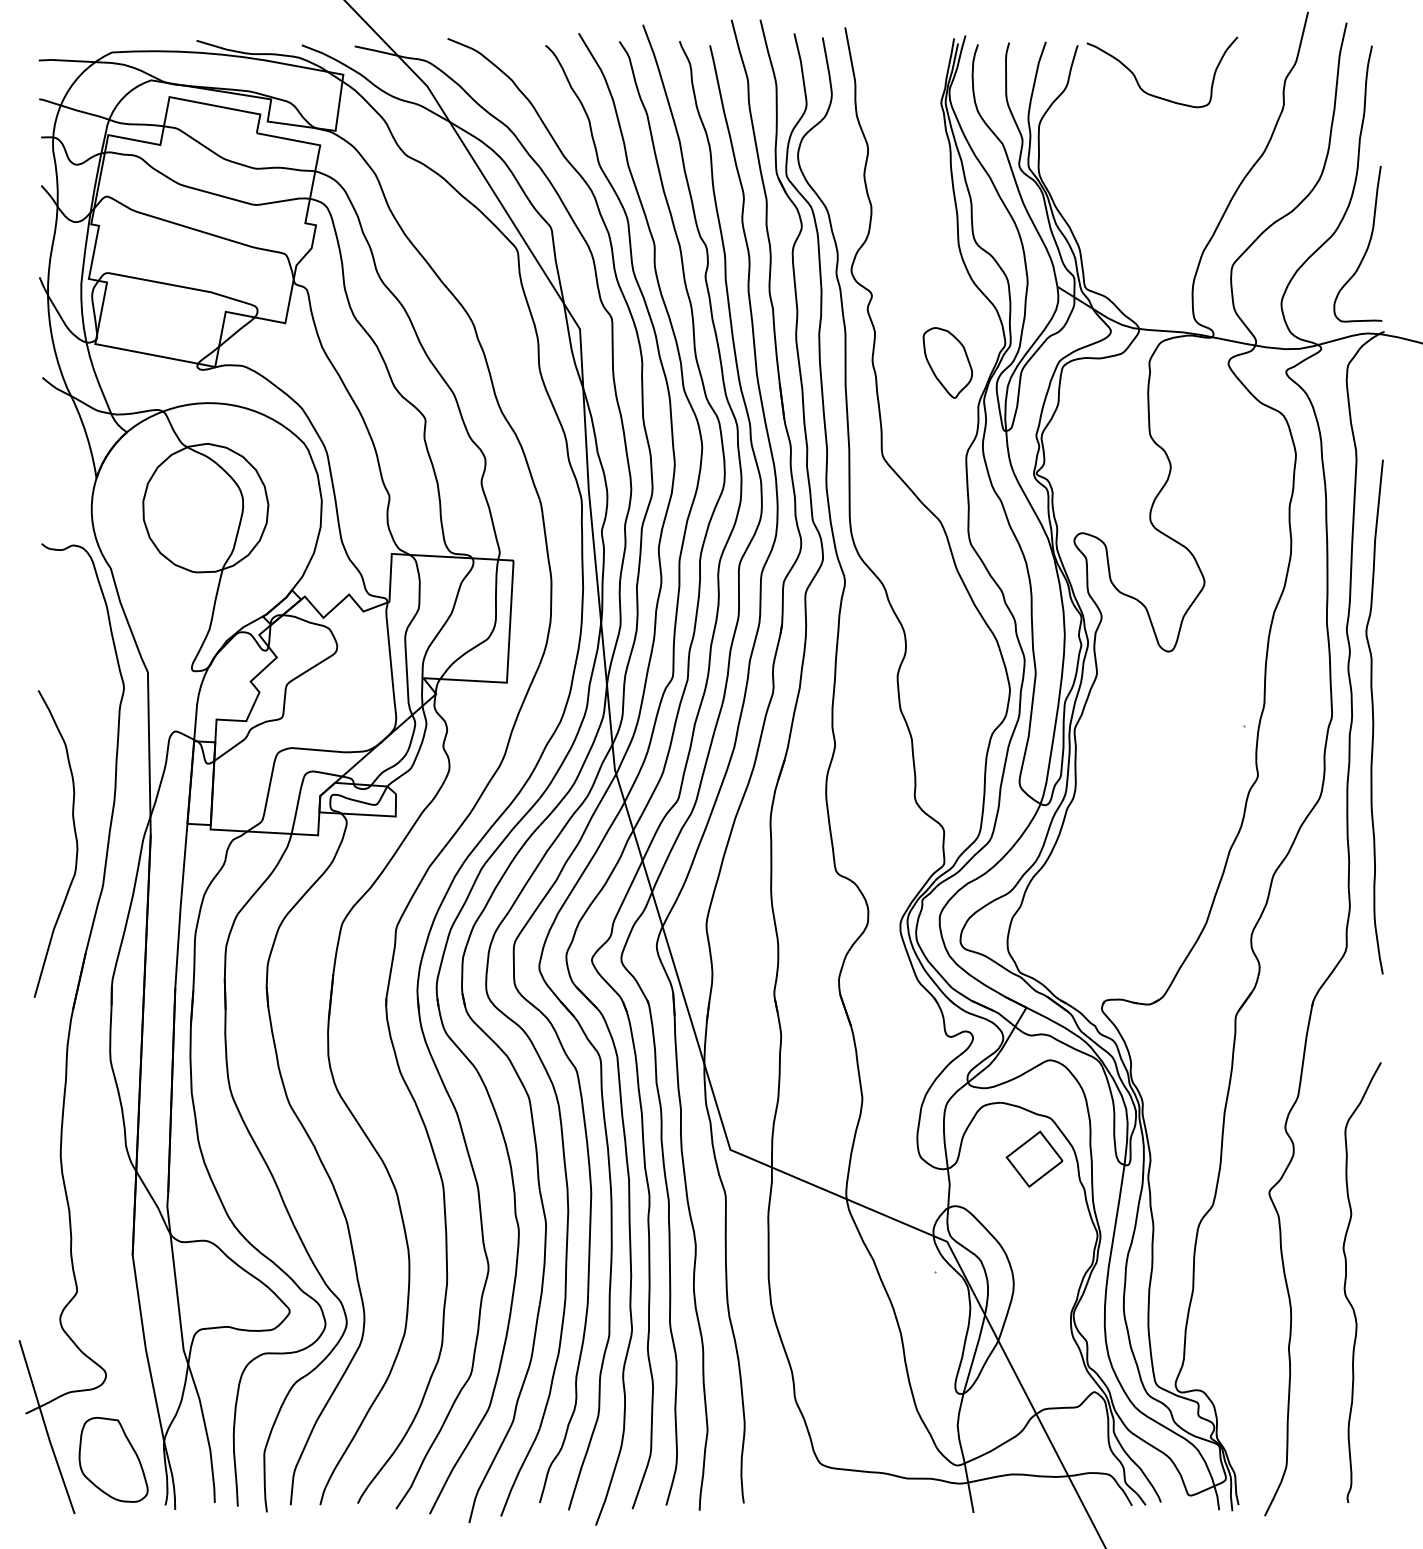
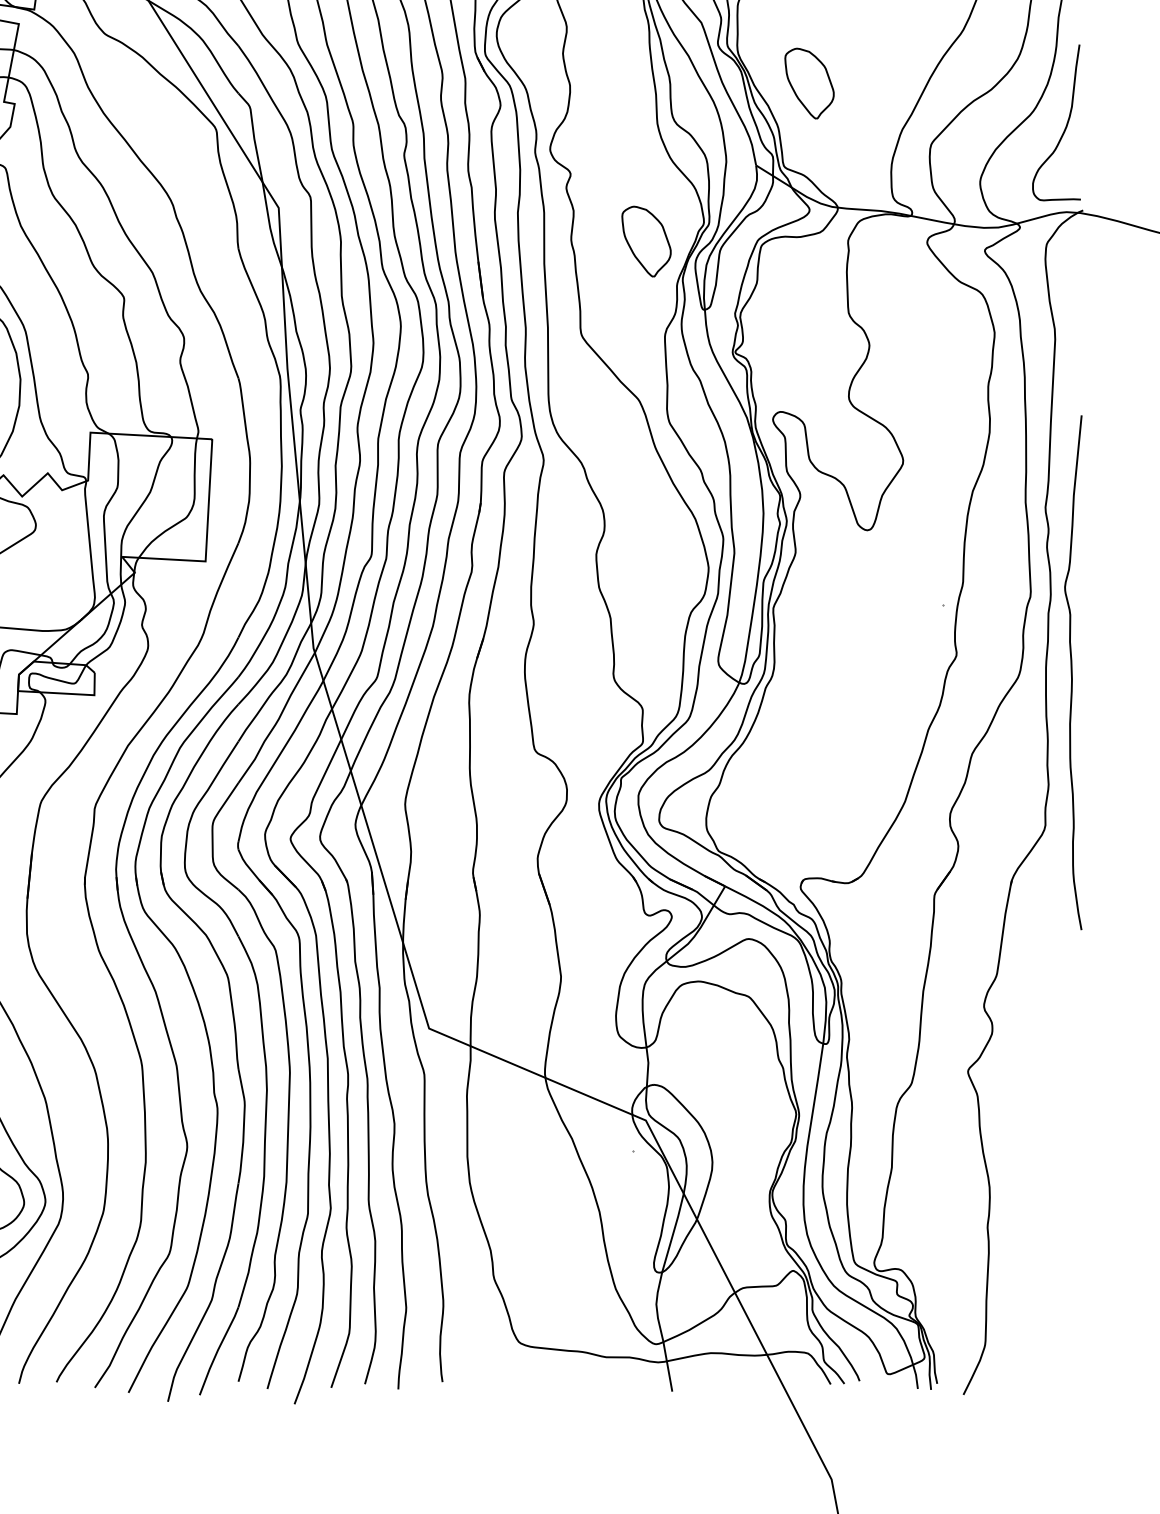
part: (1110, 204) -> (809, 83), added
curve: (1373, 716) -> (1072, 672), moved
part: (1034, 1158) -> (733, 1037), removed
curve: (1346, 1282) -> (1045, 1161), removed

